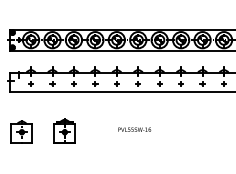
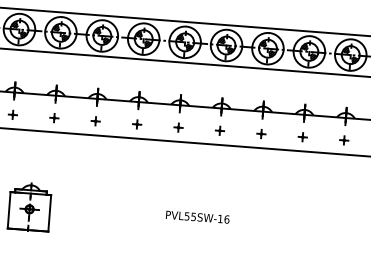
text: (134, 129) -> (197, 216), moved

